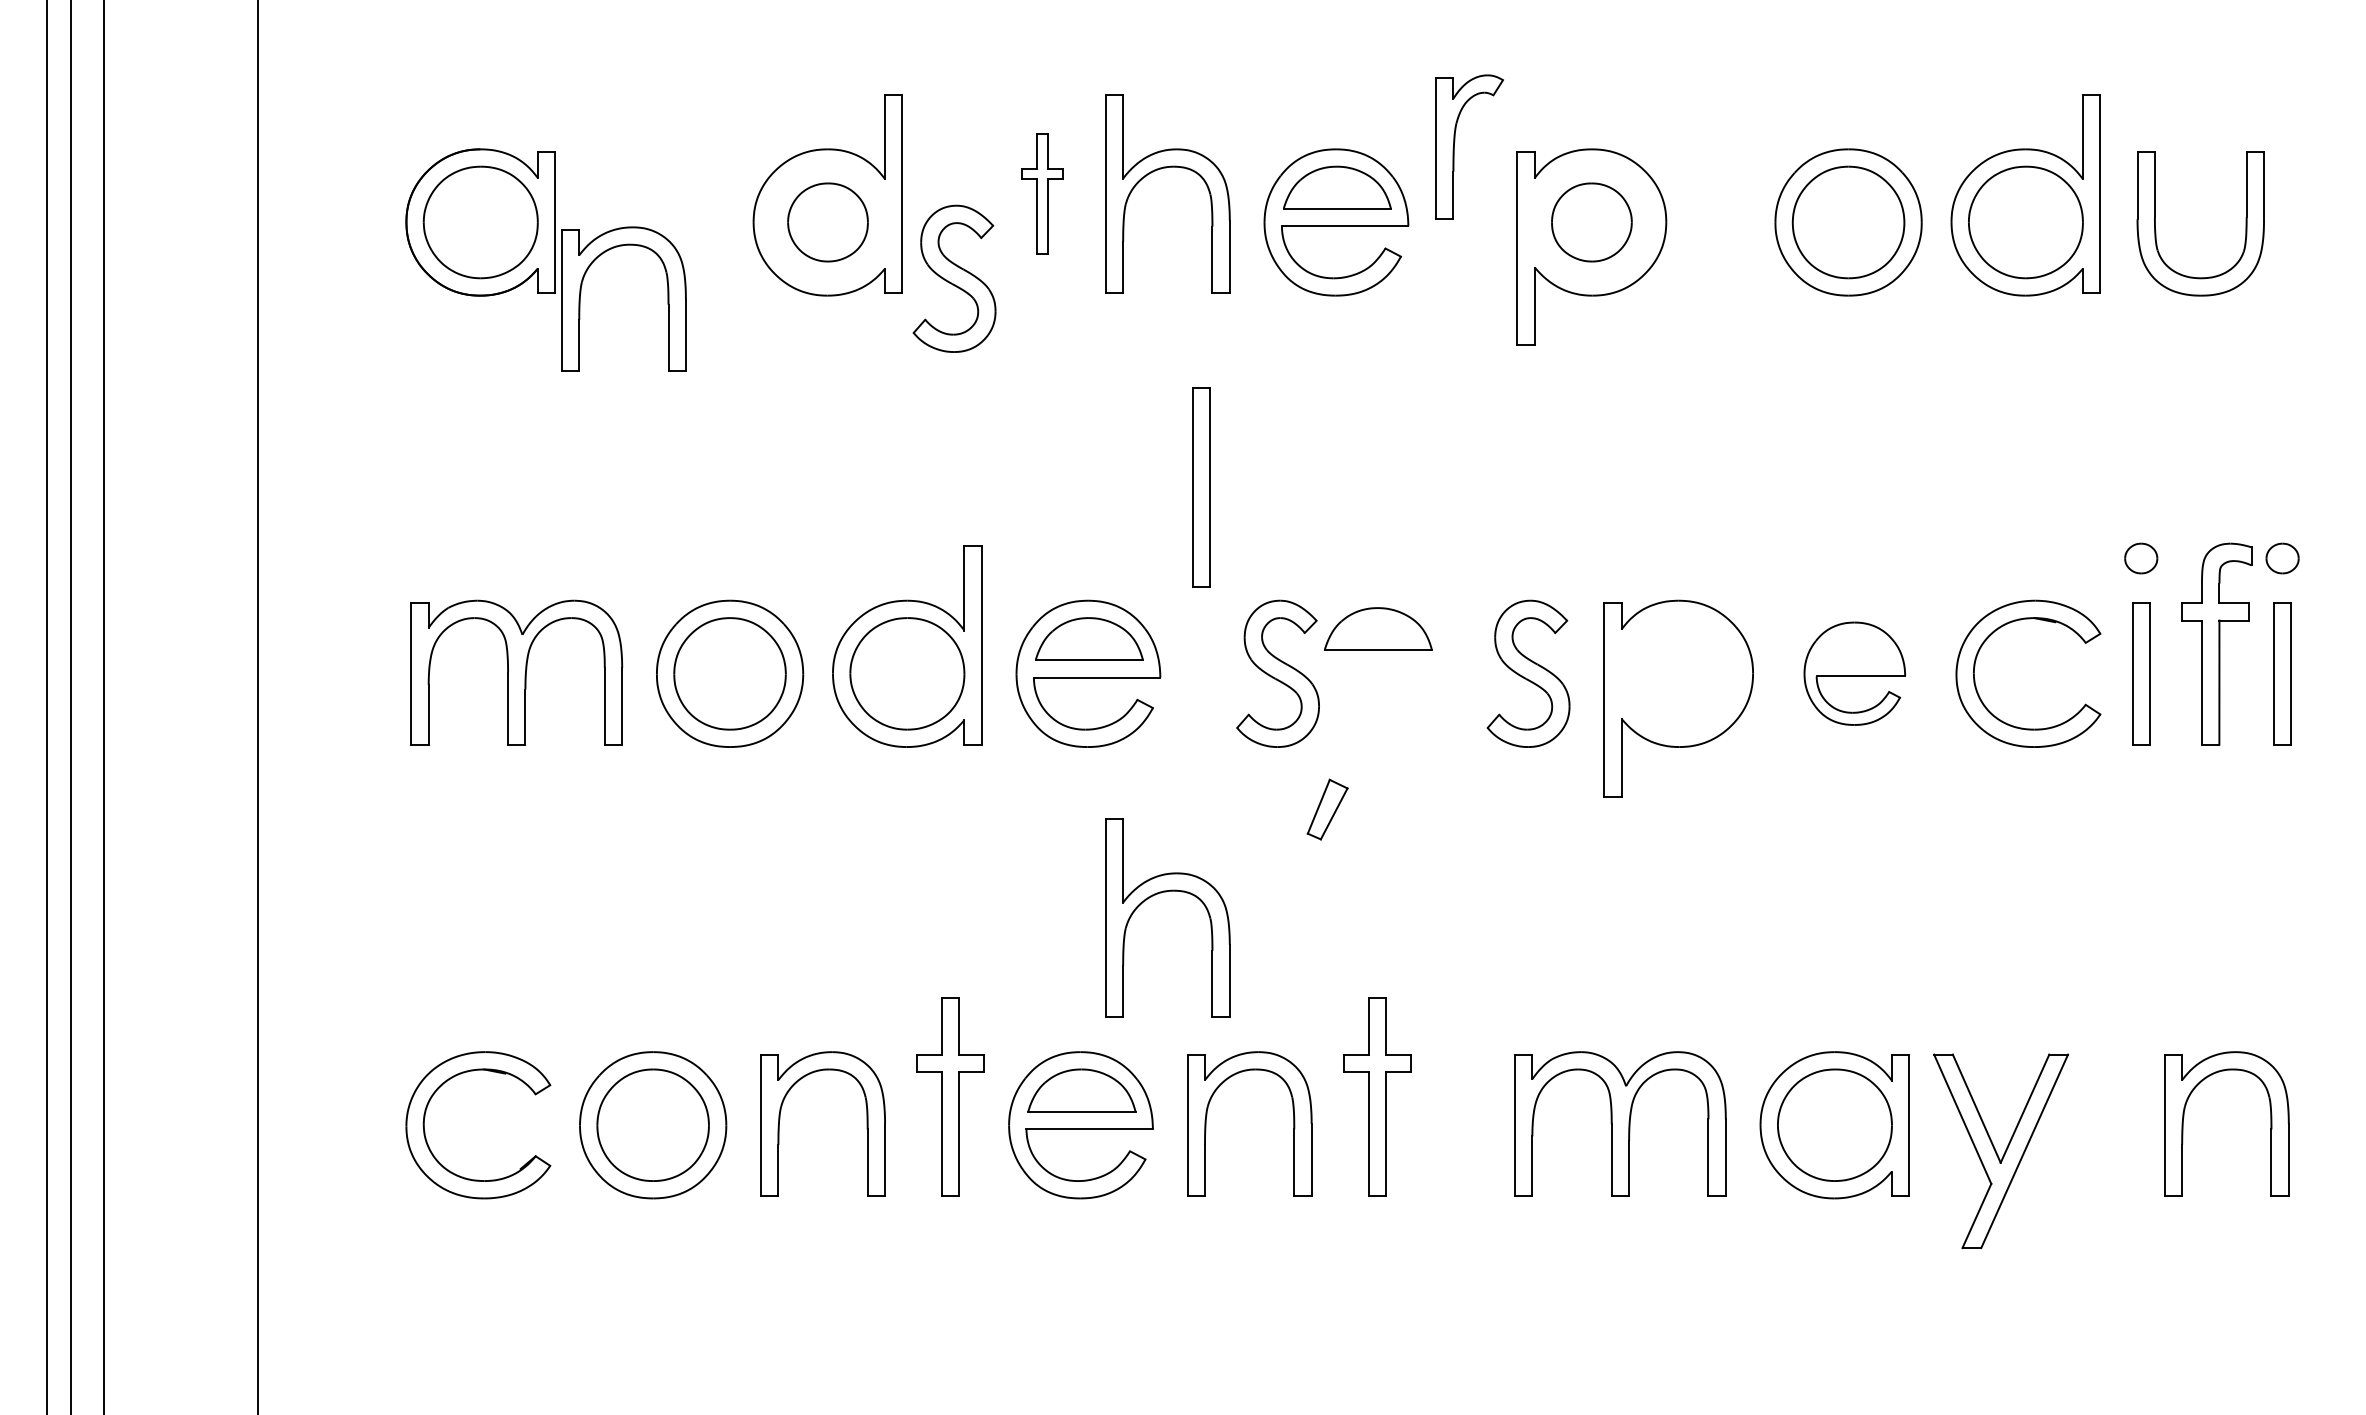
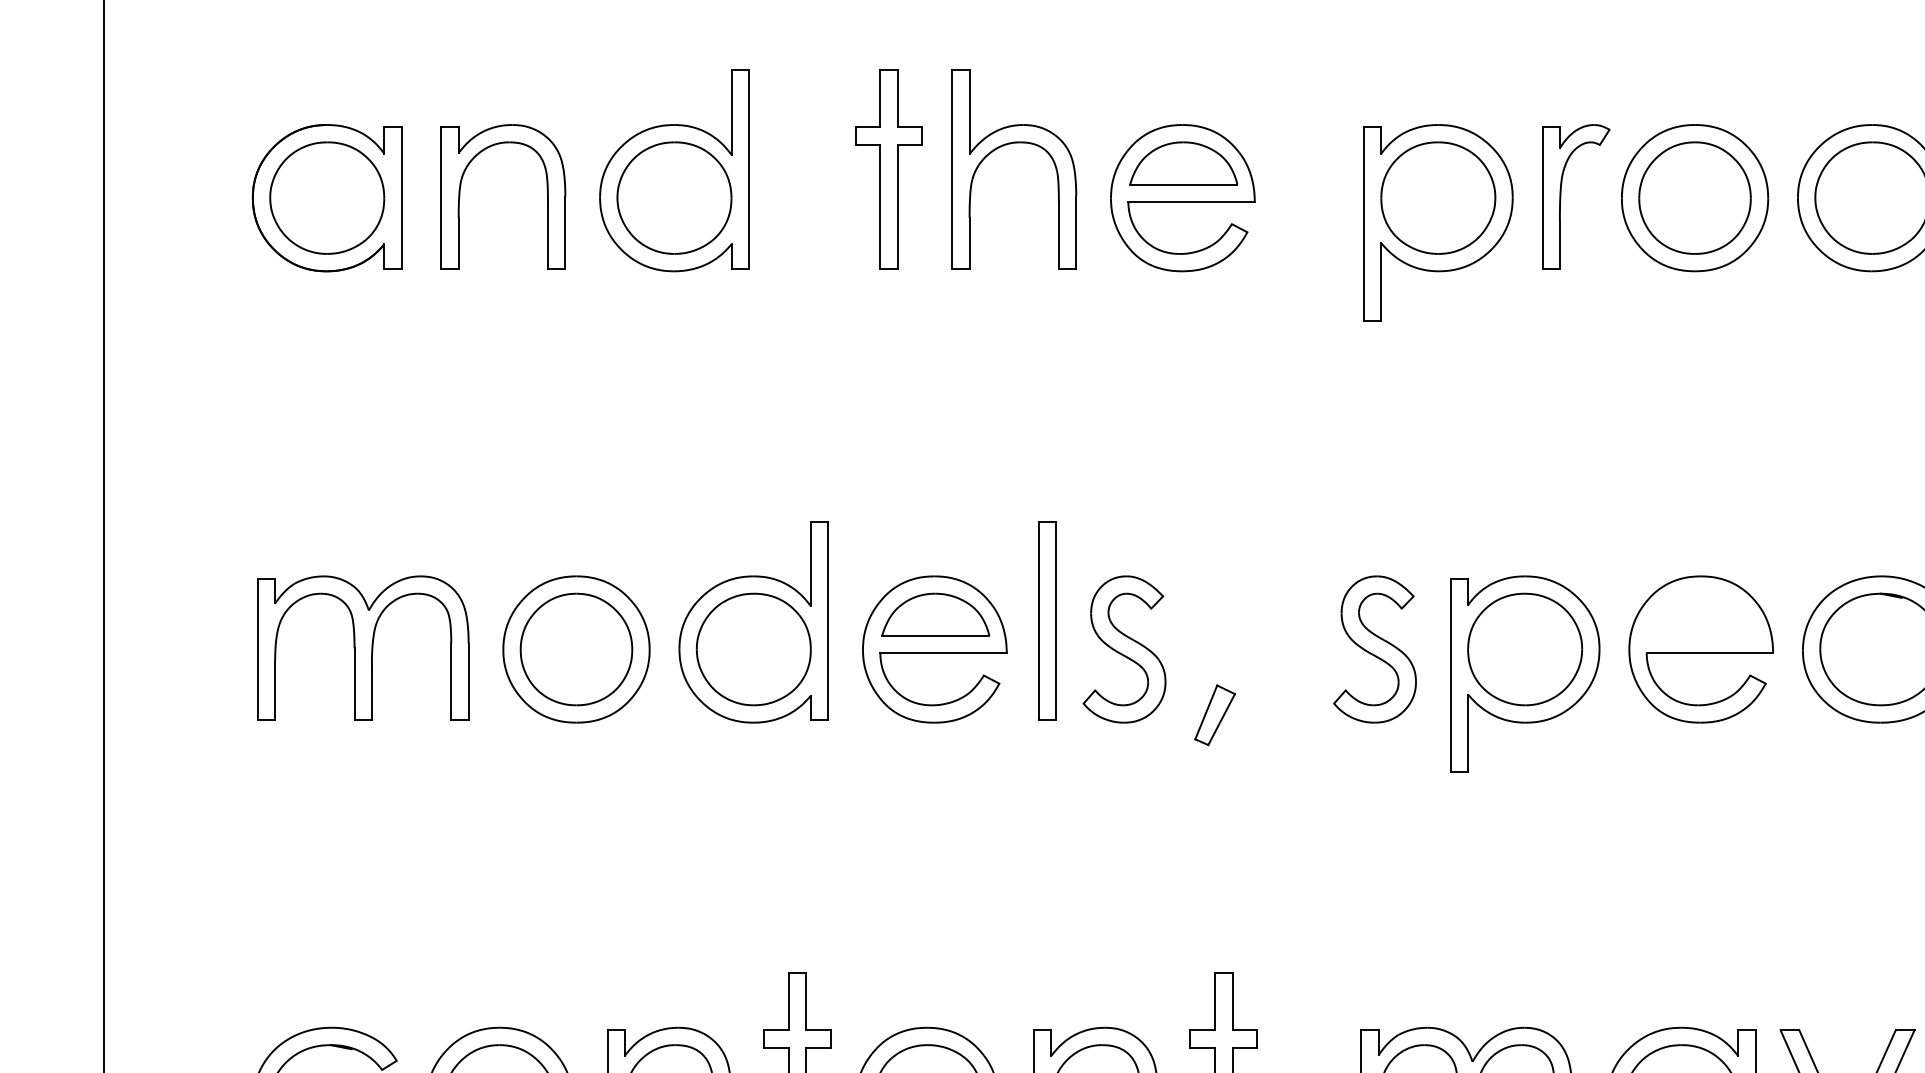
part: (1455, 141) -> (1561, 191), moved
part: (1042, 193) -> (888, 169), size x1.67
part: (827, 222) -> (673, 198), size x1.43
part: (1591, 222) -> (1437, 198), size x1.43
part: (954, 278) -> (800, 254), removed
part: (581, 293) -> (460, 191), moved
part: (1201, 487) -> (1047, 621), moved
part: (1378, 628) -> (1224, 604), removed
part: (1678, 673) -> (1524, 649), added
part: (1854, 673) -> (1700, 649), size x1.43
part: (1327, 809) -> (1214, 715), moved
part: (1158, 894) -> (1004, 870), removed

